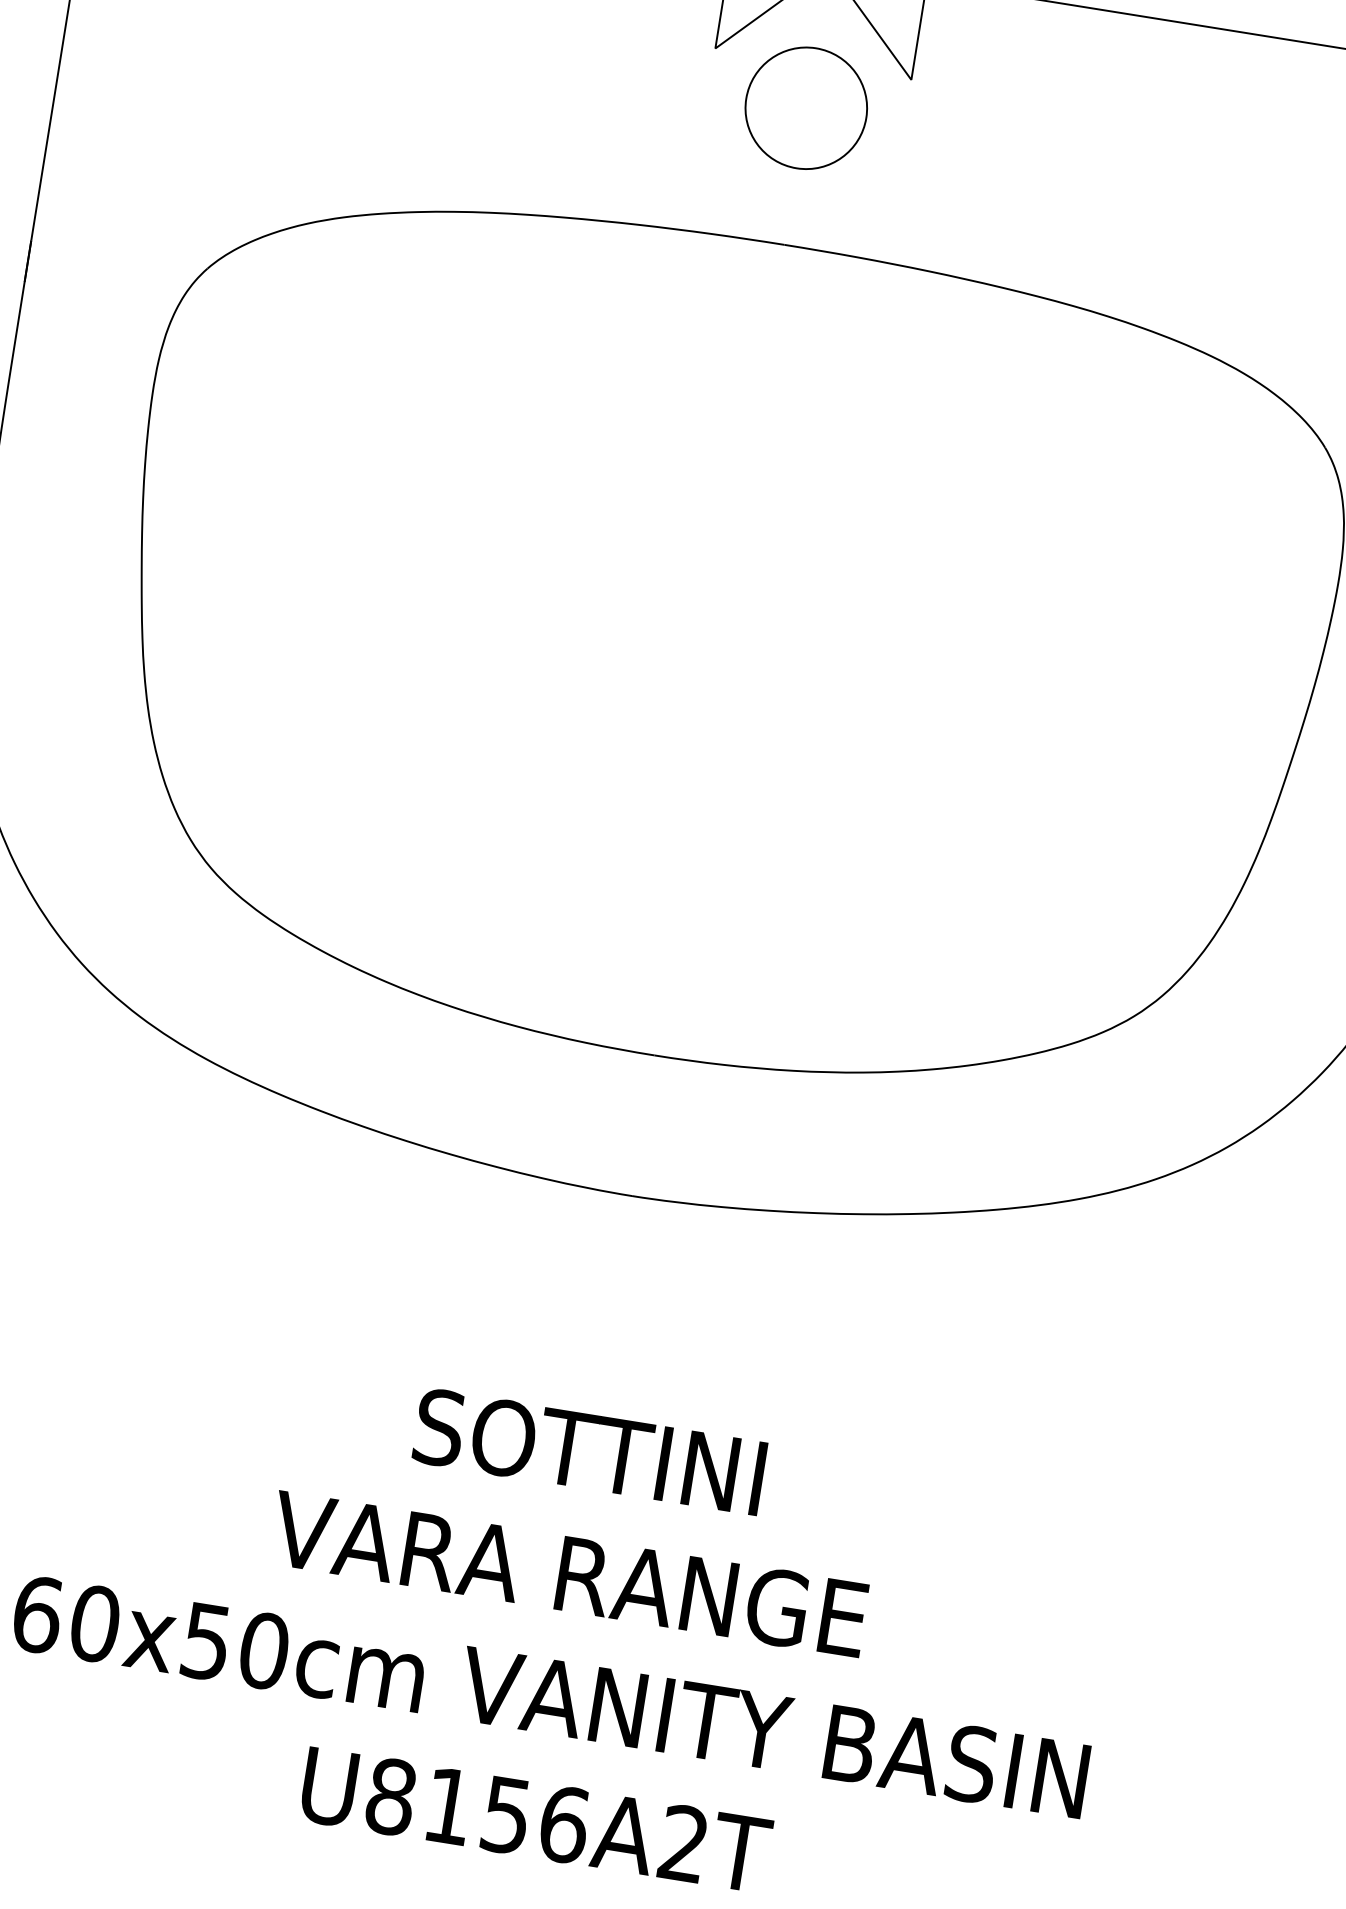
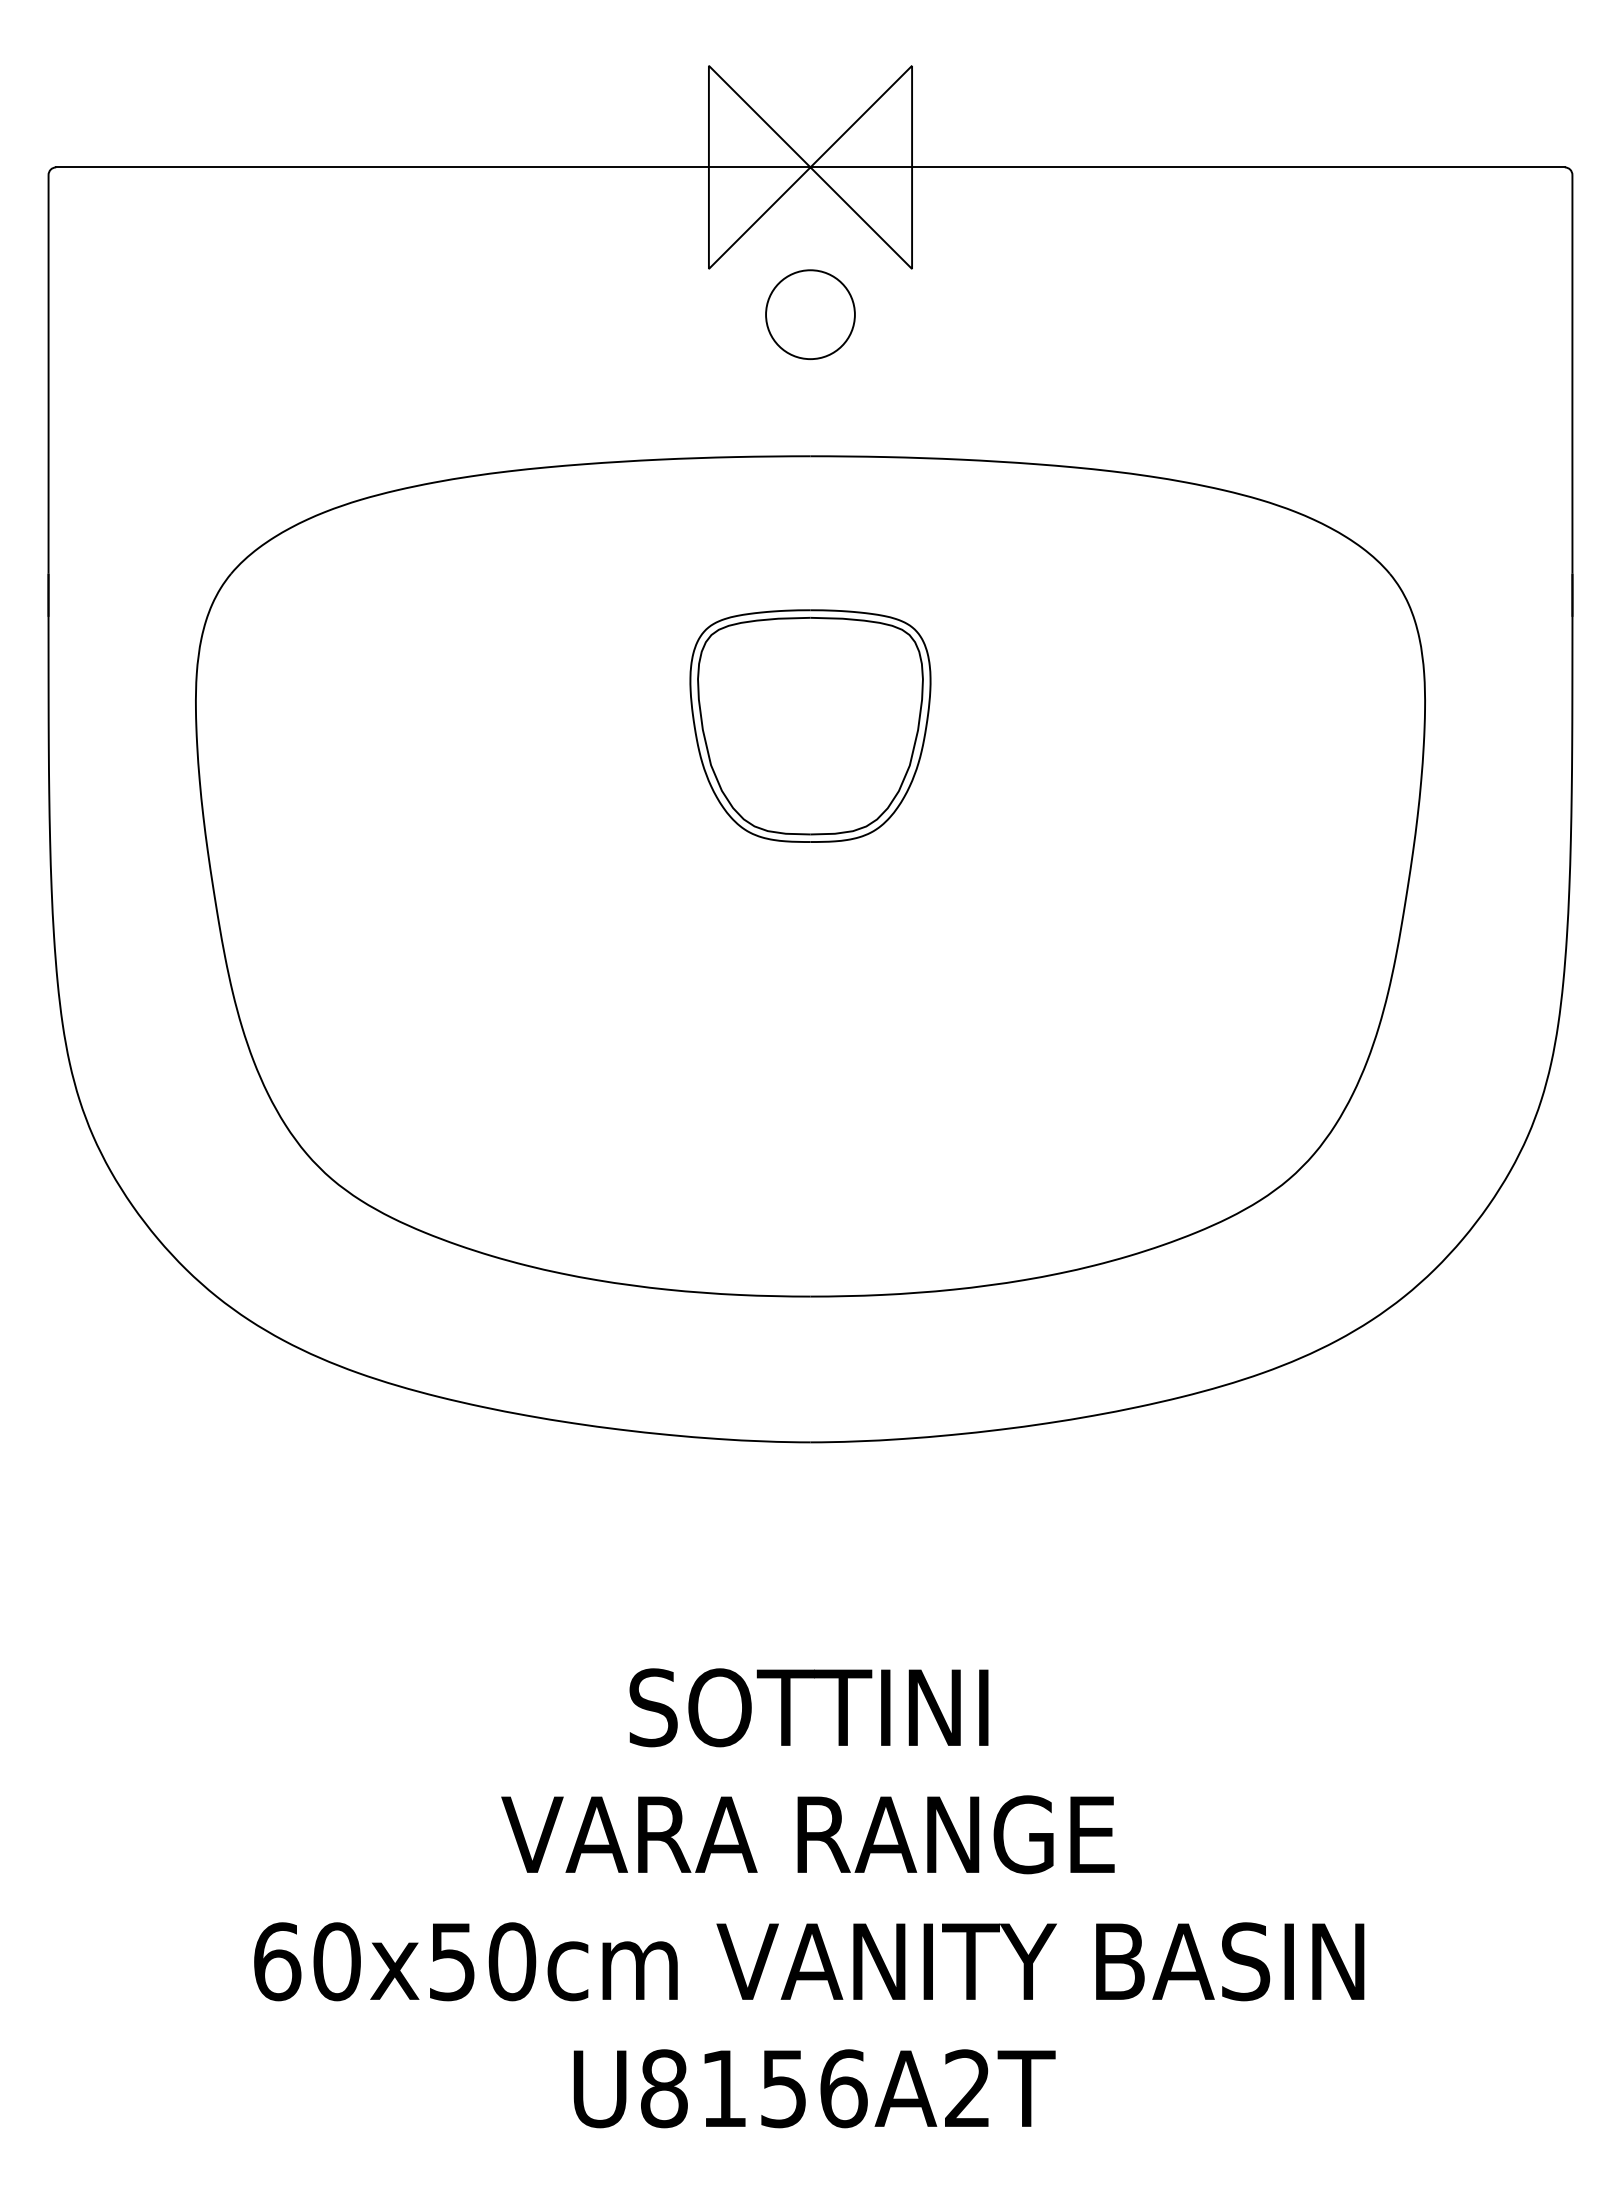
circle: (806, 108) -> (810, 314), size x0.71
part: (742, 504) -> (810, 725), added

